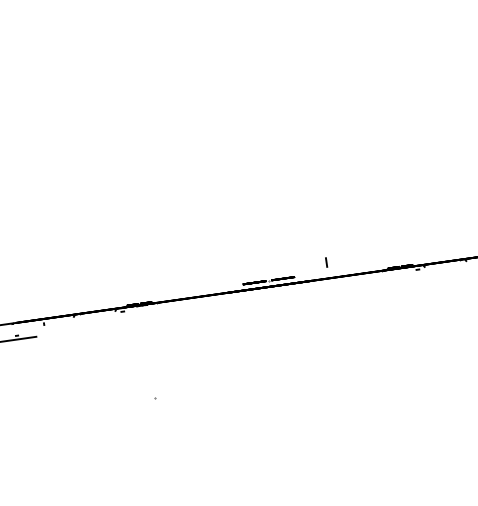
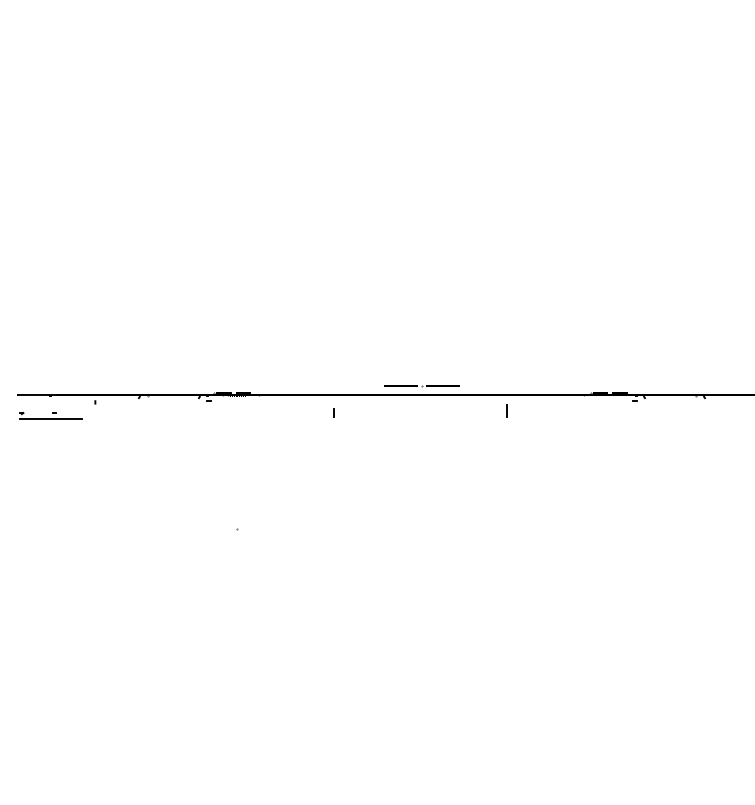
line: (326, 262) -> (506, 410), moved
line: (210, 307) -> (333, 412), added

